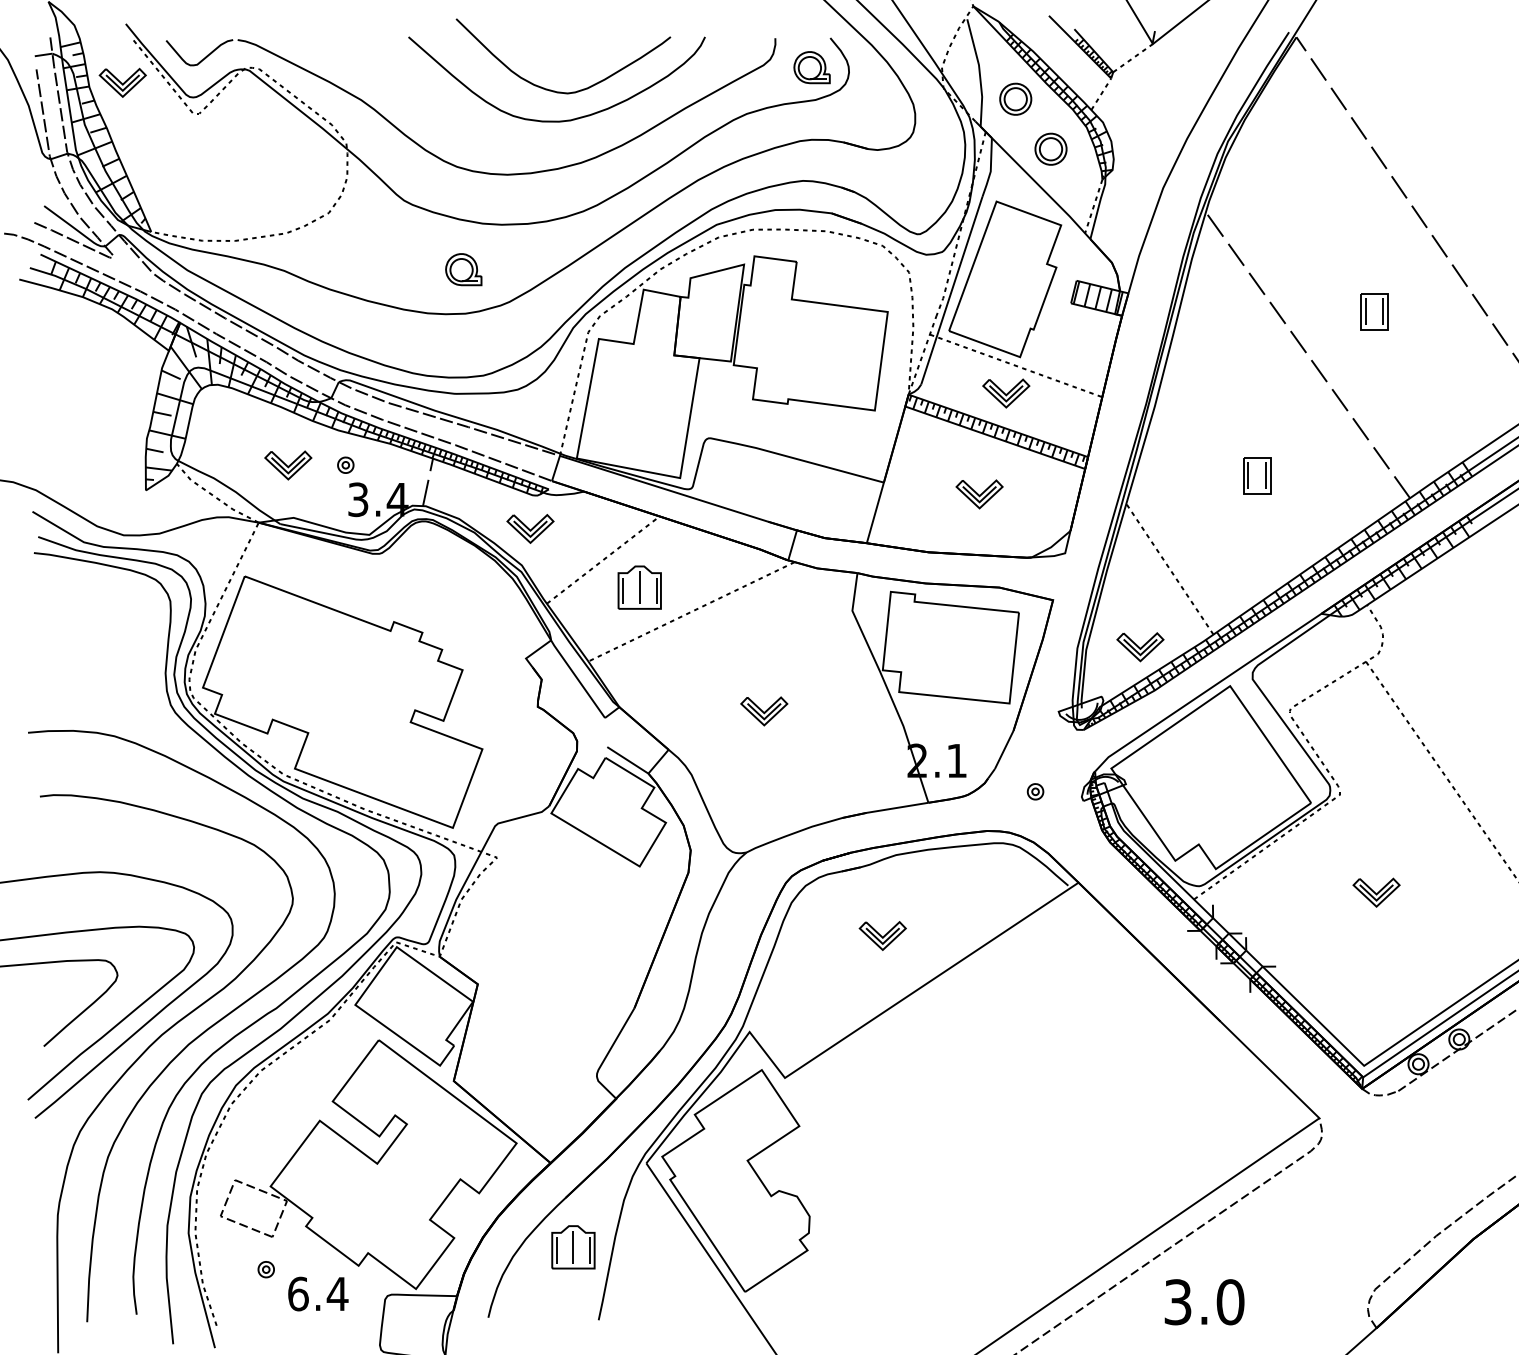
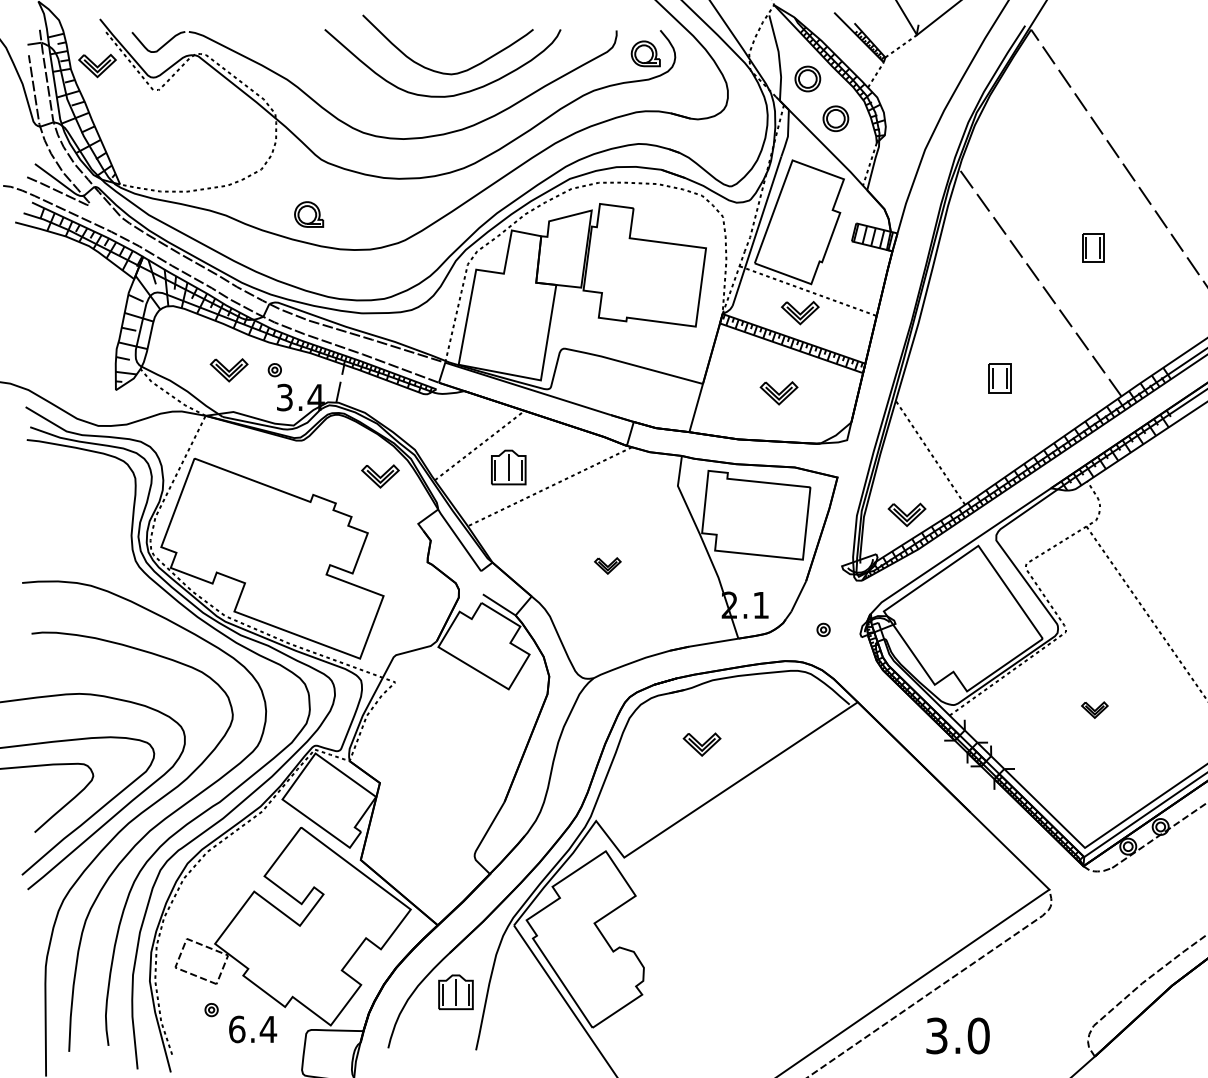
part: (463, 269) -> (308, 214), moved
part: (530, 528) -> (380, 476), moved
part: (764, 711) -> (607, 566), size x0.7
part: (1376, 892) -> (1094, 710), size x0.7

